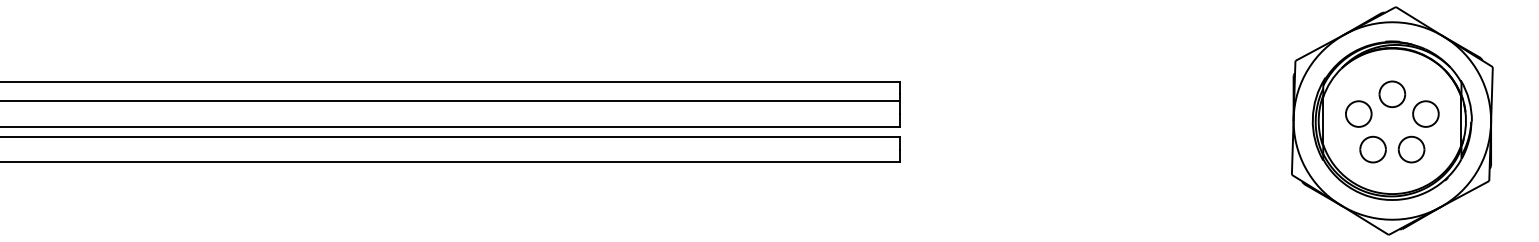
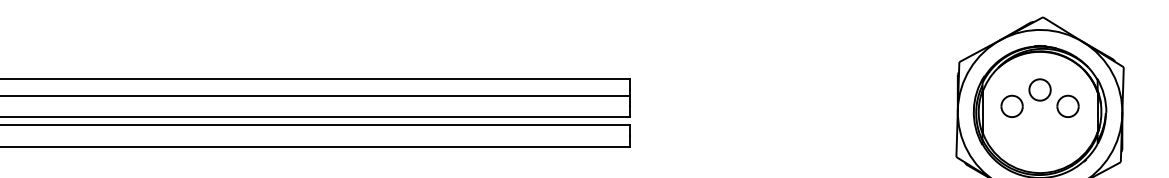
part: (1372, 149) -> (1023, 135), removed
part: (1411, 149) -> (1056, 135), removed

